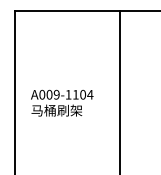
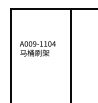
text: (61, 102) -> (37, 48), moved

